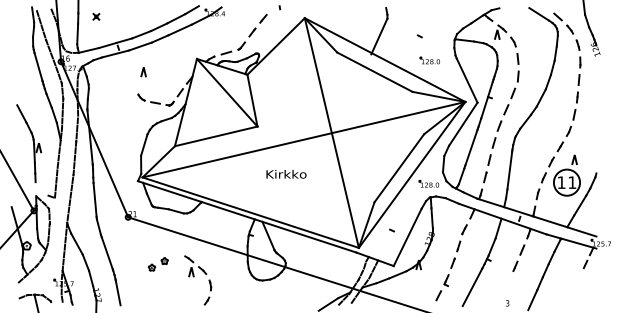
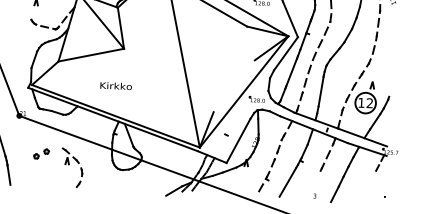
line: (303, 139) -> (159, 60), removed
line: (399, 168) -> (234, 86), removed
text: (286, 174) -> (116, 86), moved
text: (572, 182) -> (370, 103), 11 -> 12

